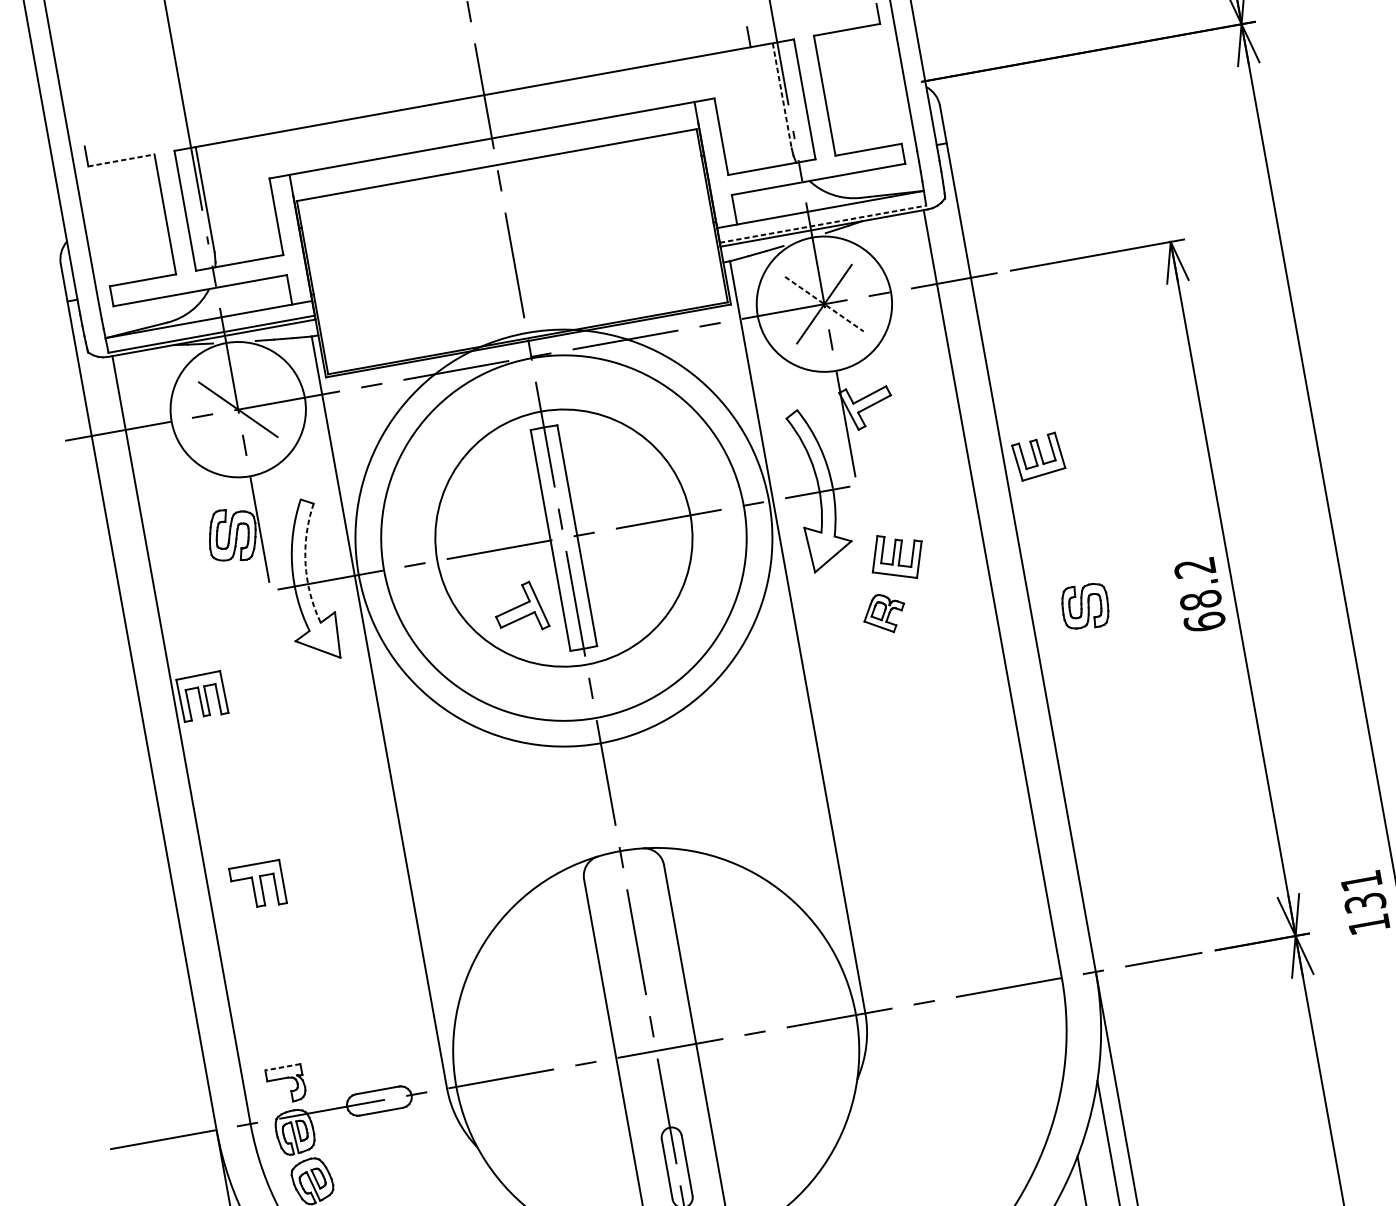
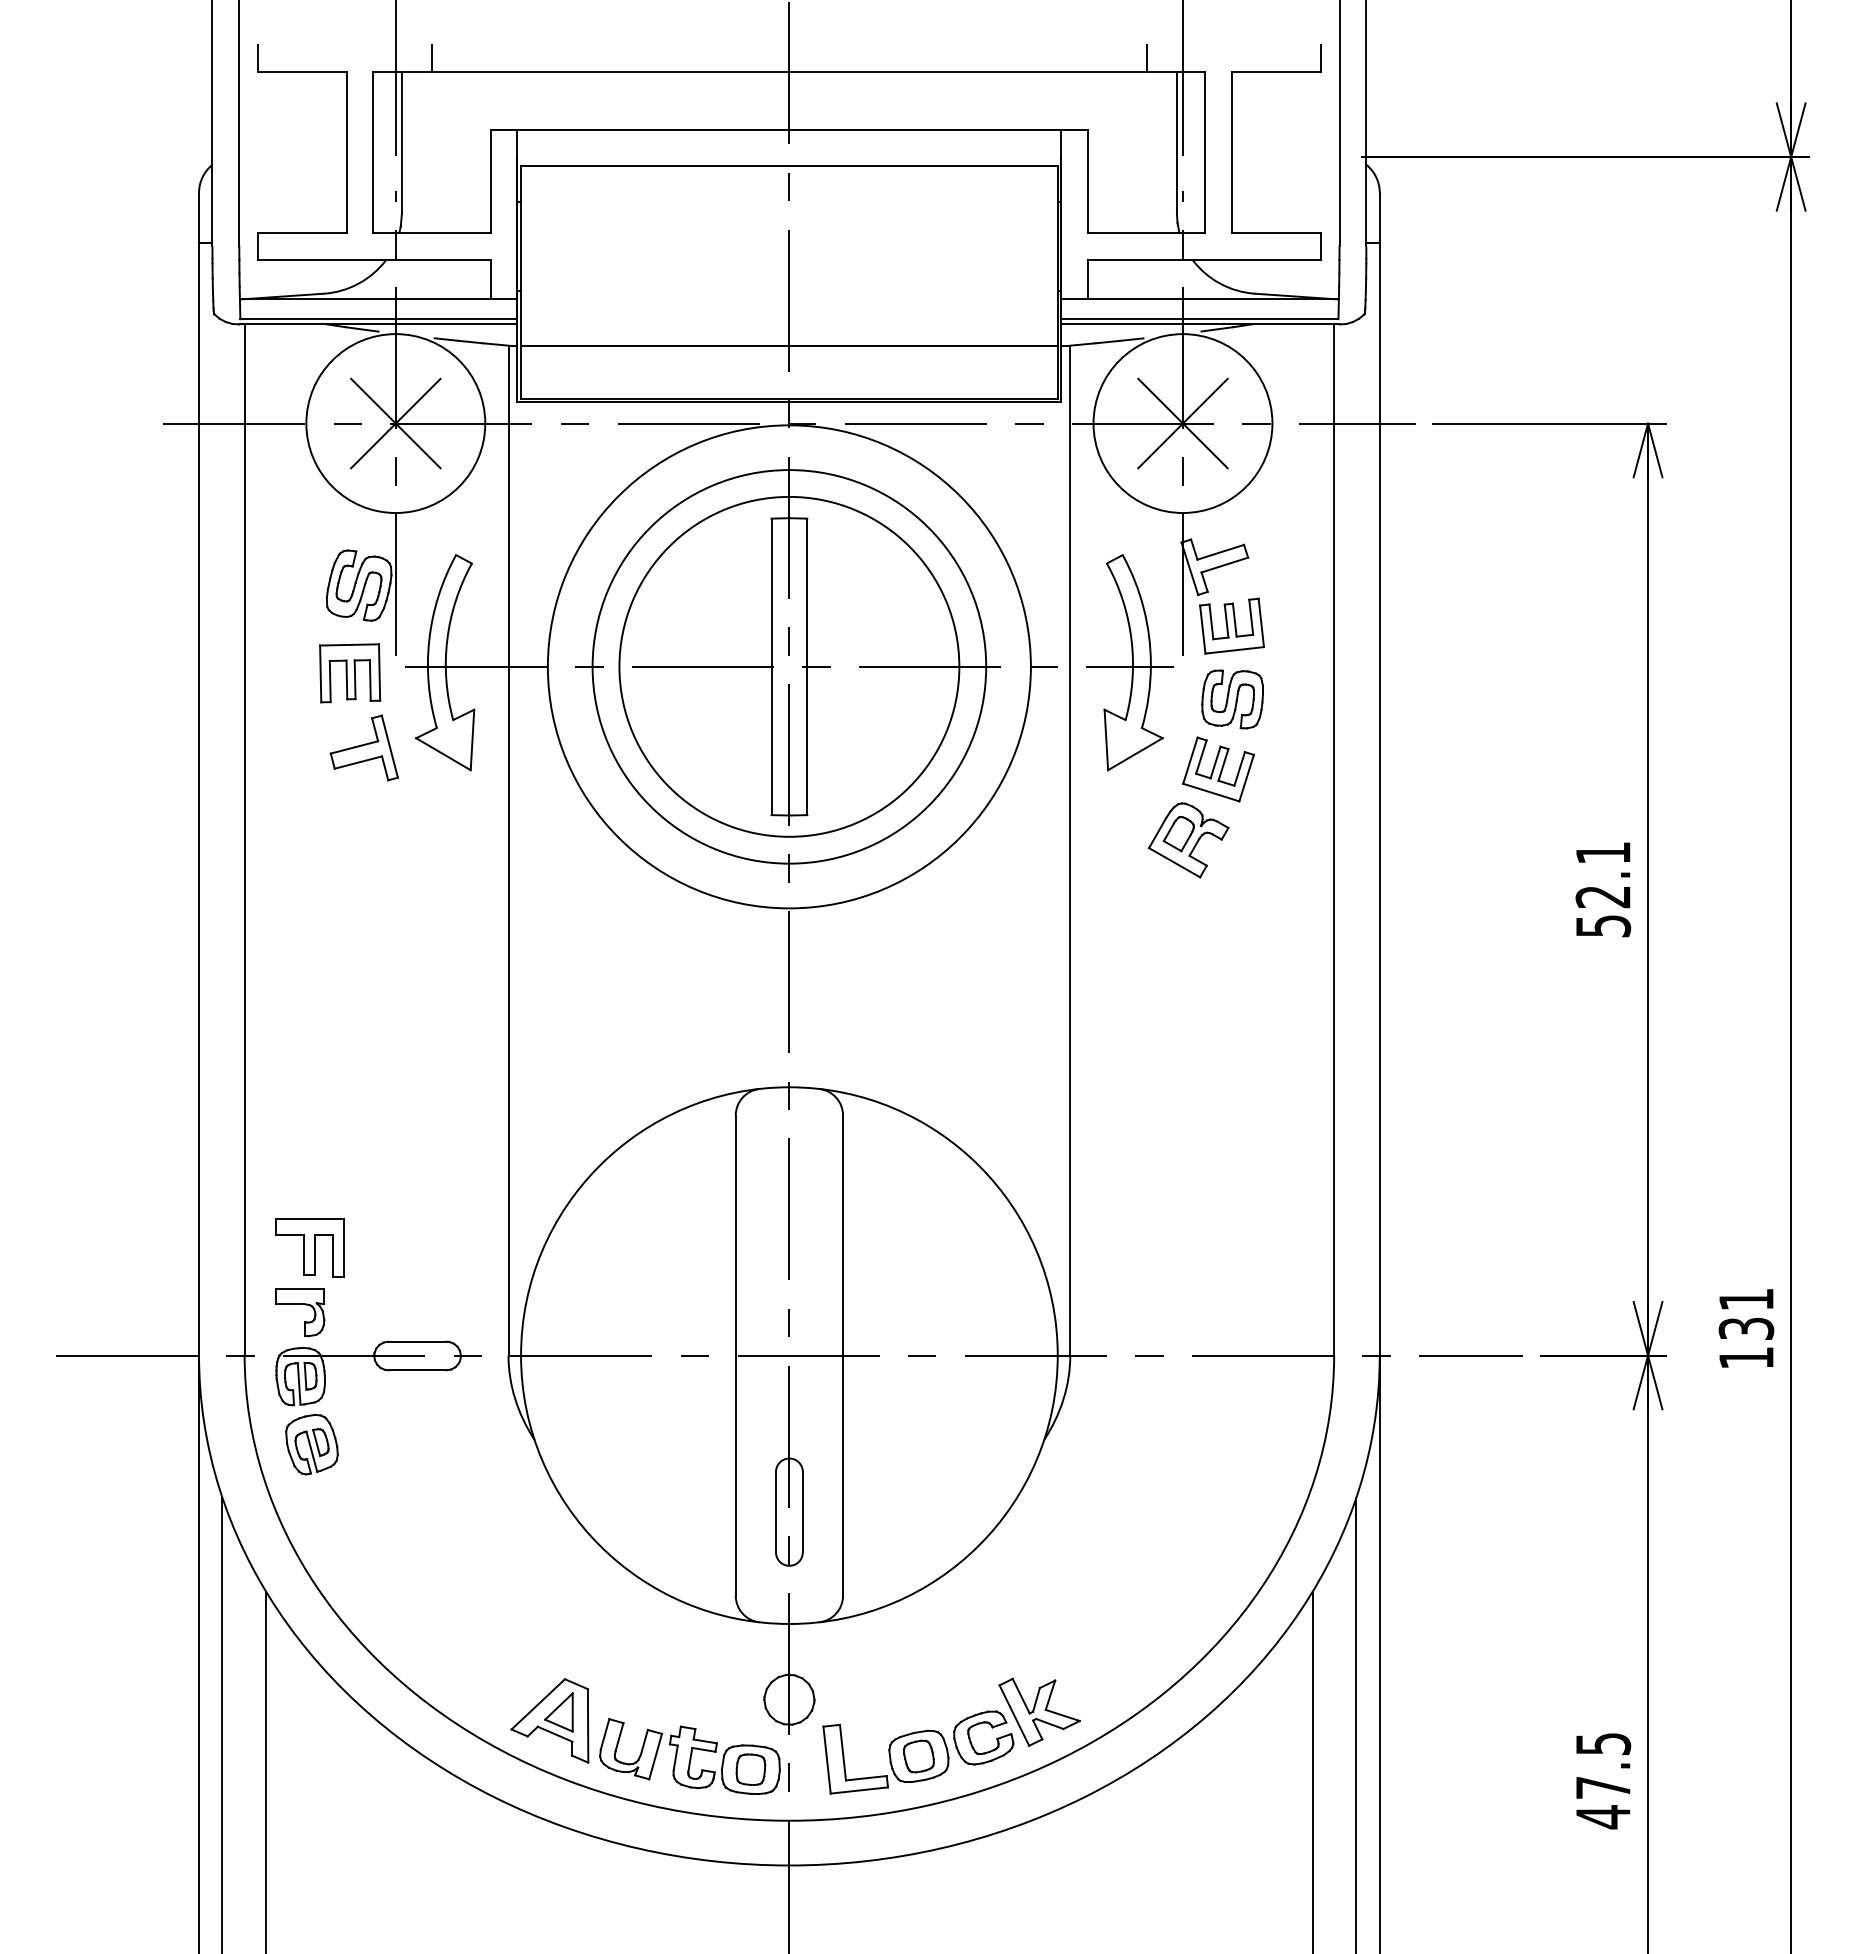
line: (781, 95) -> (1176, 142), dashed -> solid
line: (215, 133) -> (431, 58), added
line: (121, 160) -> (302, 72), dashed -> solid
line: (822, 224) -> (1199, 319), dashed -> solid
line: (521, 299) -> (789, 346), added
line: (824, 304) -> (1183, 423), dashed -> solid
line: (238, 409) -> (395, 423), added
part: (1038, 456) -> (1231, 625), moved
circle: (563, 537) -> (789, 666), size x0.71
arc: (305, 563) -> (447, 639), dashed -> solid
text: (1199, 594) -> (1603, 889), 68.2 -> 52.1
part: (1085, 606) -> (1232, 699), moved
part: (519, 608) -> (363, 747), moved
part: (884, 613) -> (1188, 840), size x1.43
part: (202, 696) -> (350, 673), moved
part: (257, 885) -> (309, 1247), moved
line: (282, 1067) -> (299, 1289), dashed -> solid

